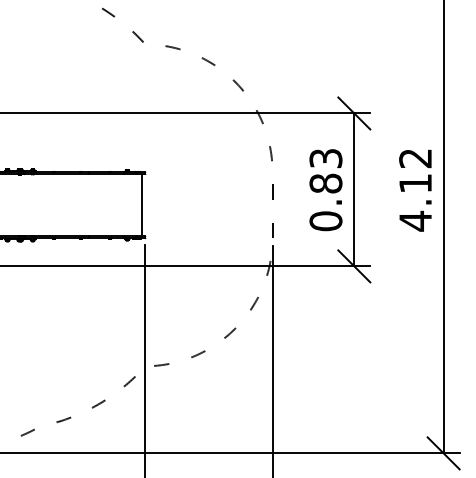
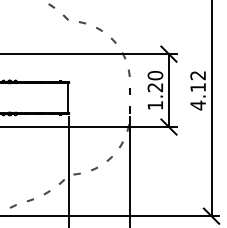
text: (326, 189) -> (155, 90), 0.83 -> 1.20

